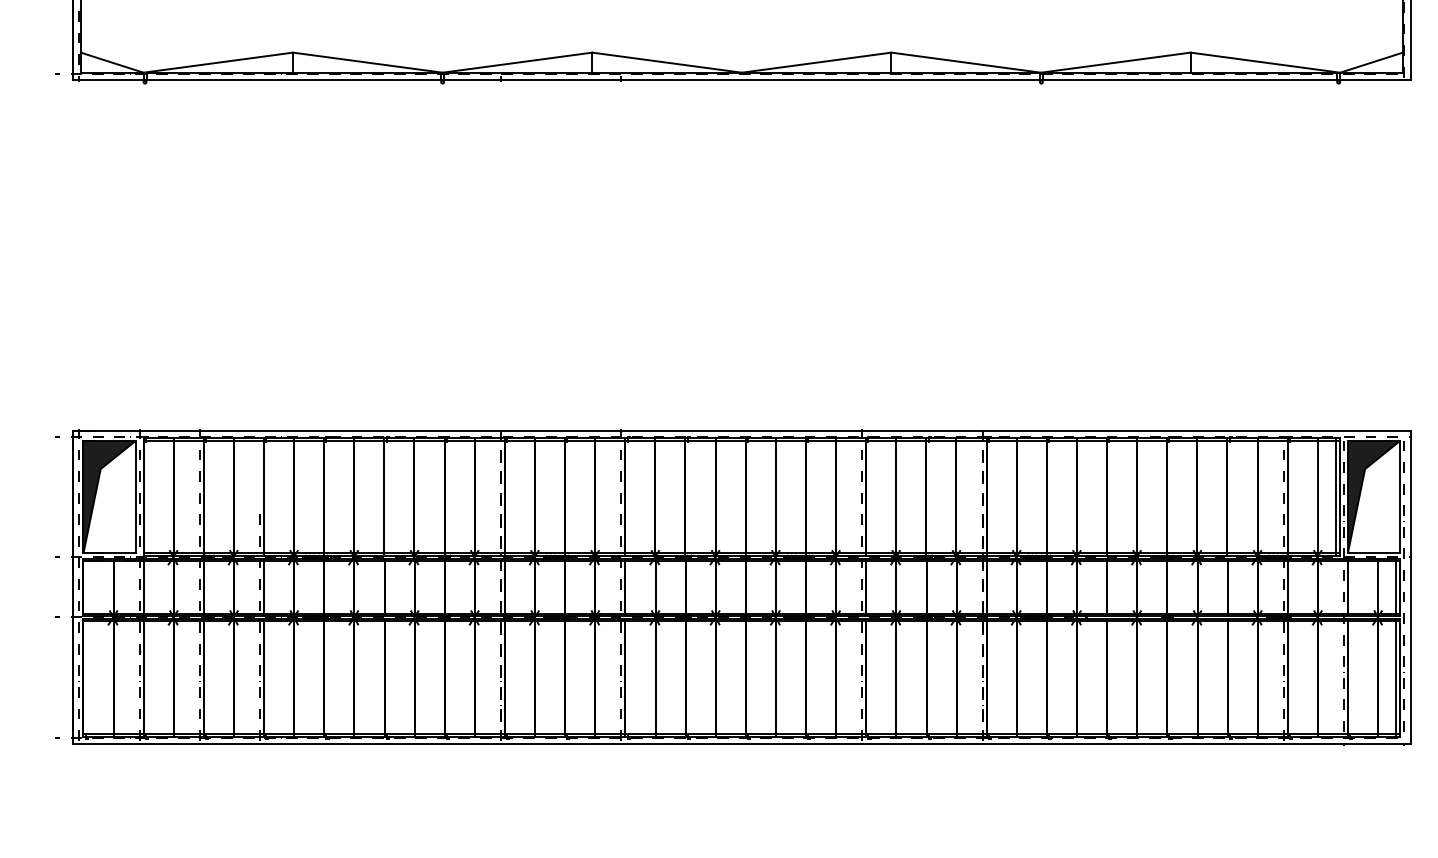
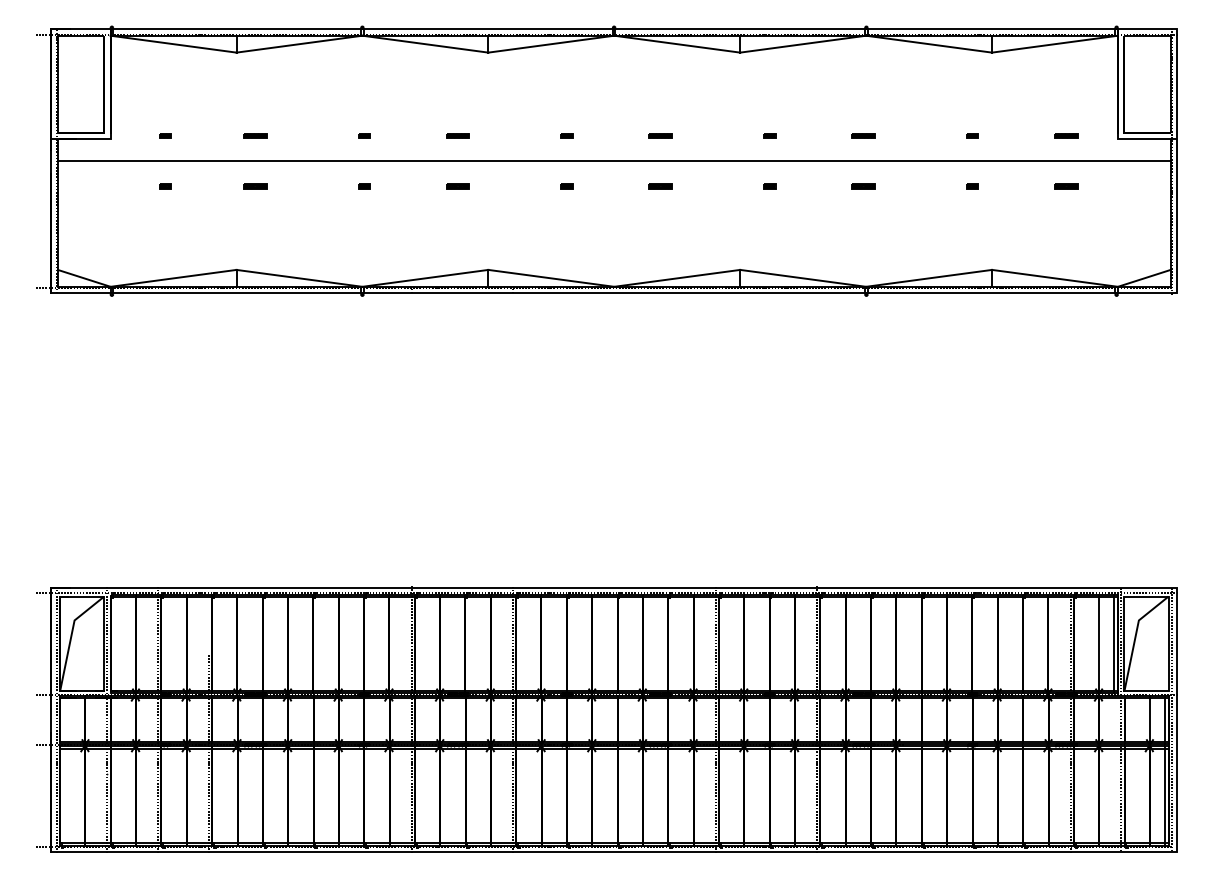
fill: (110, 496) -> (82, 643), removed
fill: (1374, 496) -> (1146, 643), removed

